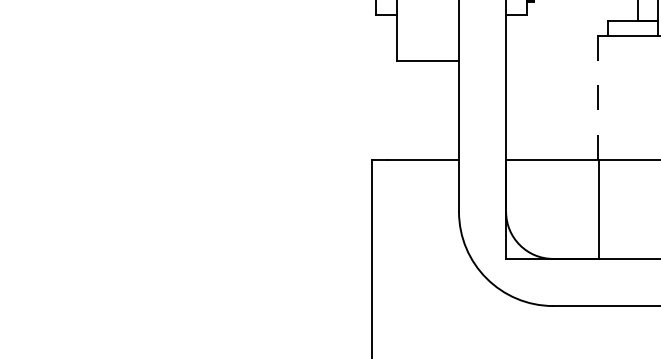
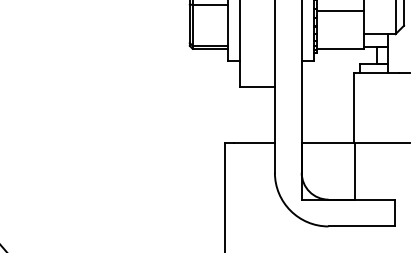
line: (598, 97) -> (354, 107), dashed -> solid

